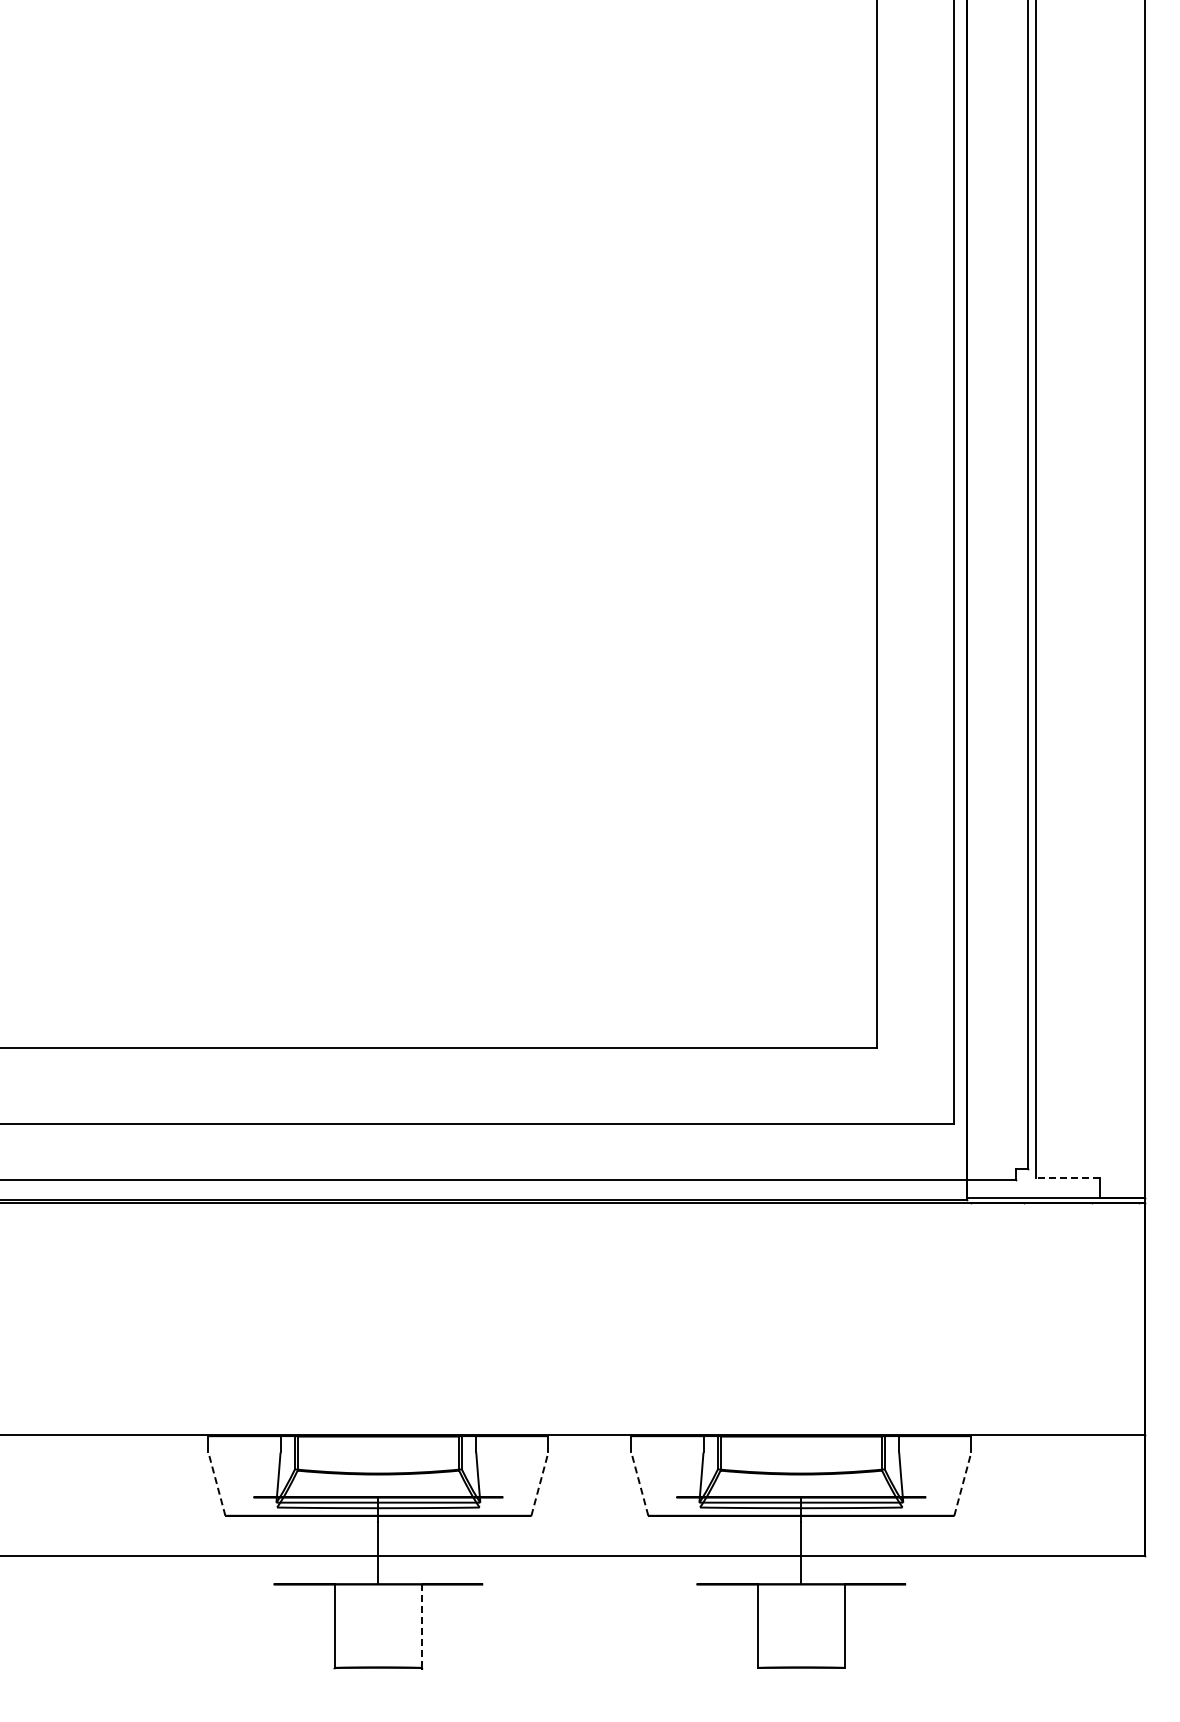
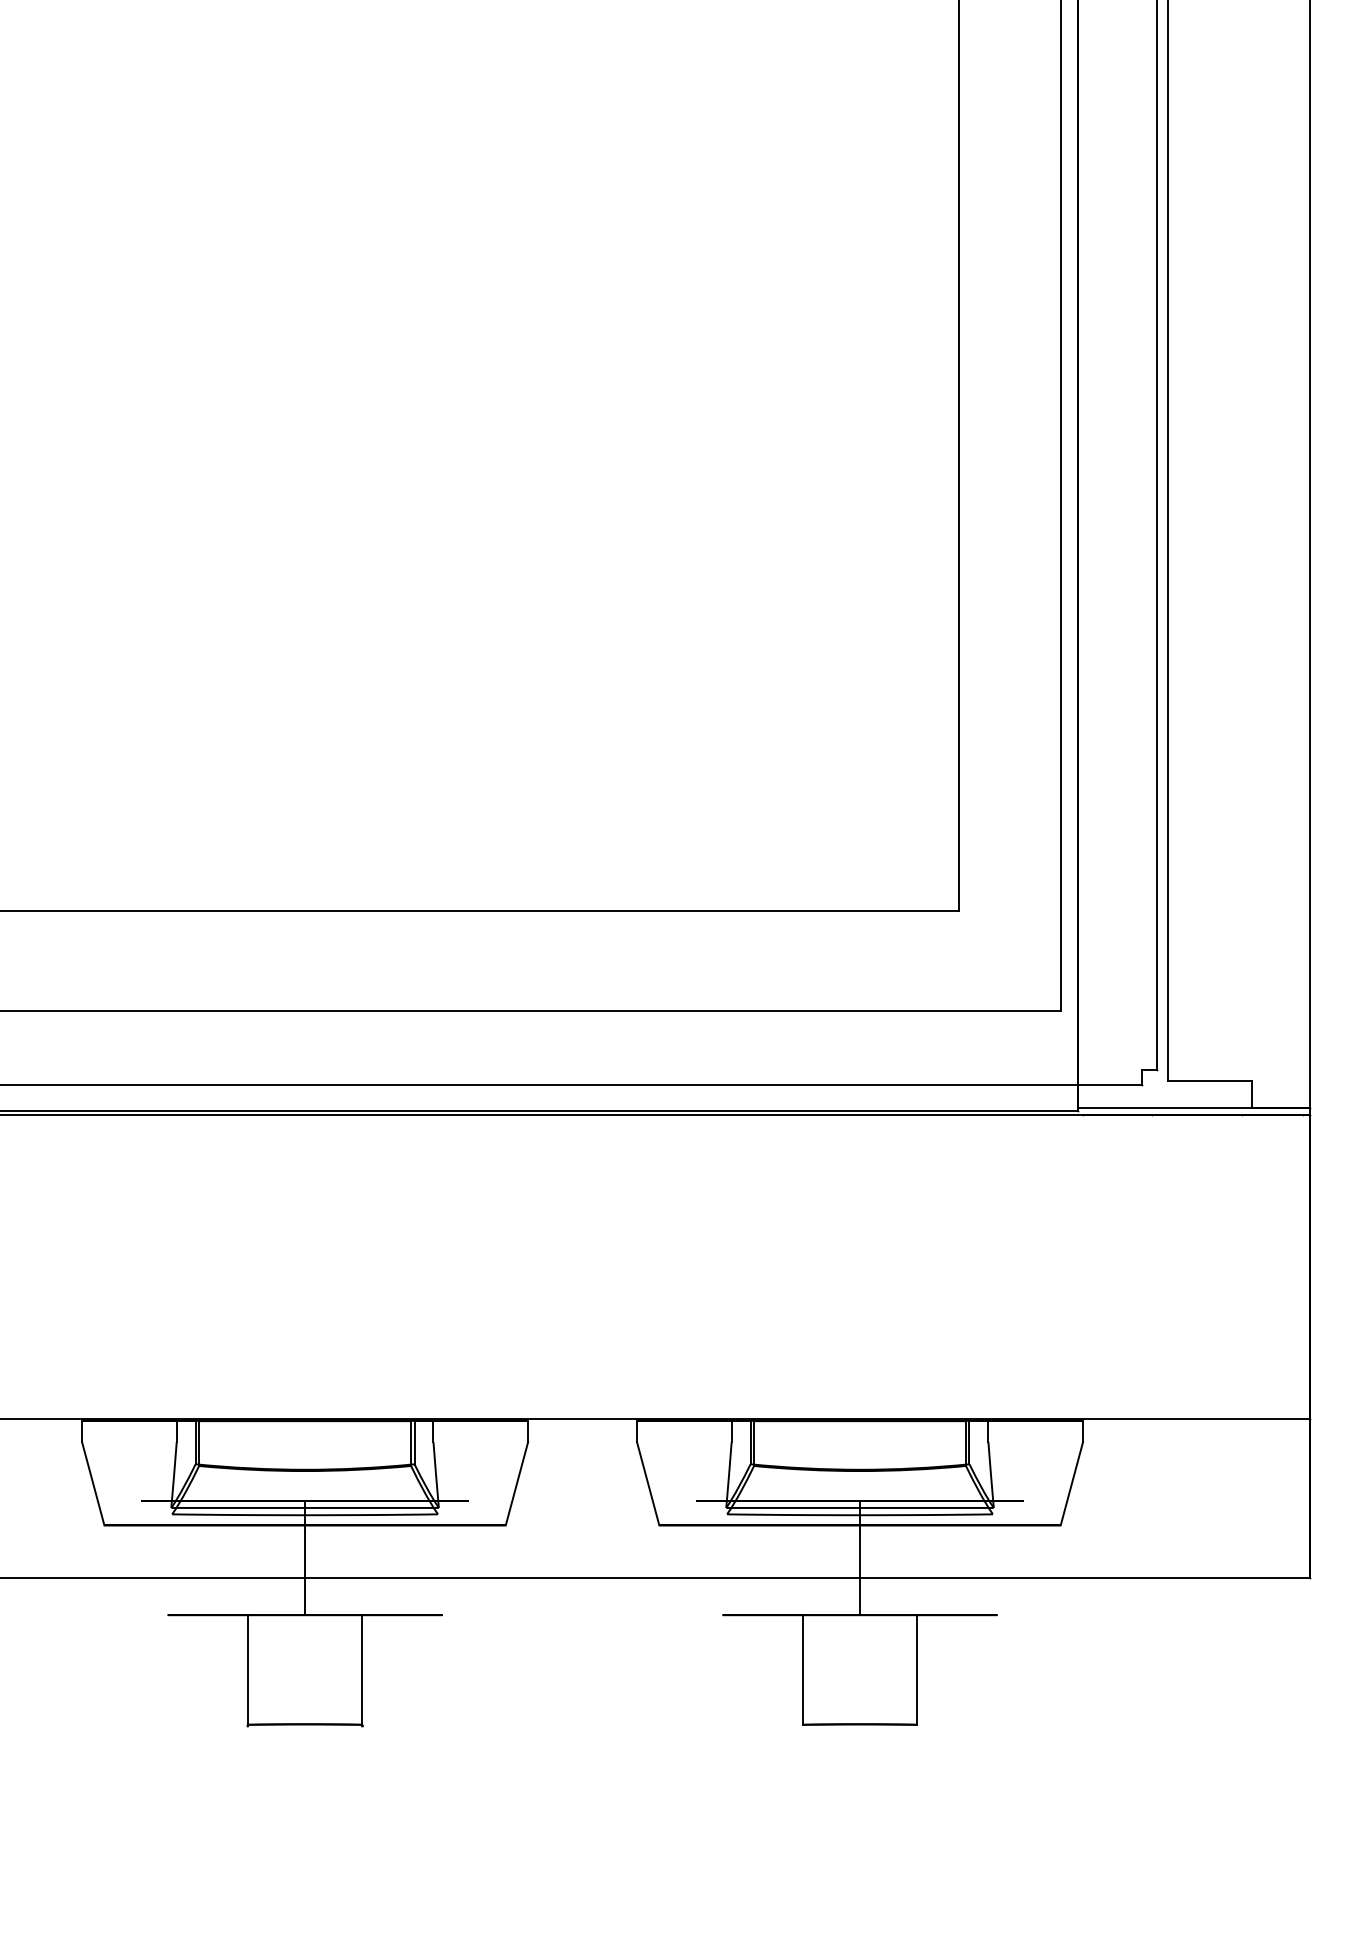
line: (1067, 1177) -> (1209, 1081), dashed -> solid
line: (216, 1484) -> (92, 1484), dashed -> solid
line: (539, 1484) -> (516, 1484), dashed -> solid
line: (639, 1484) -> (647, 1484), dashed -> solid
line: (962, 1484) -> (1071, 1484), dashed -> solid
line: (422, 1626) -> (362, 1670), dashed -> solid

